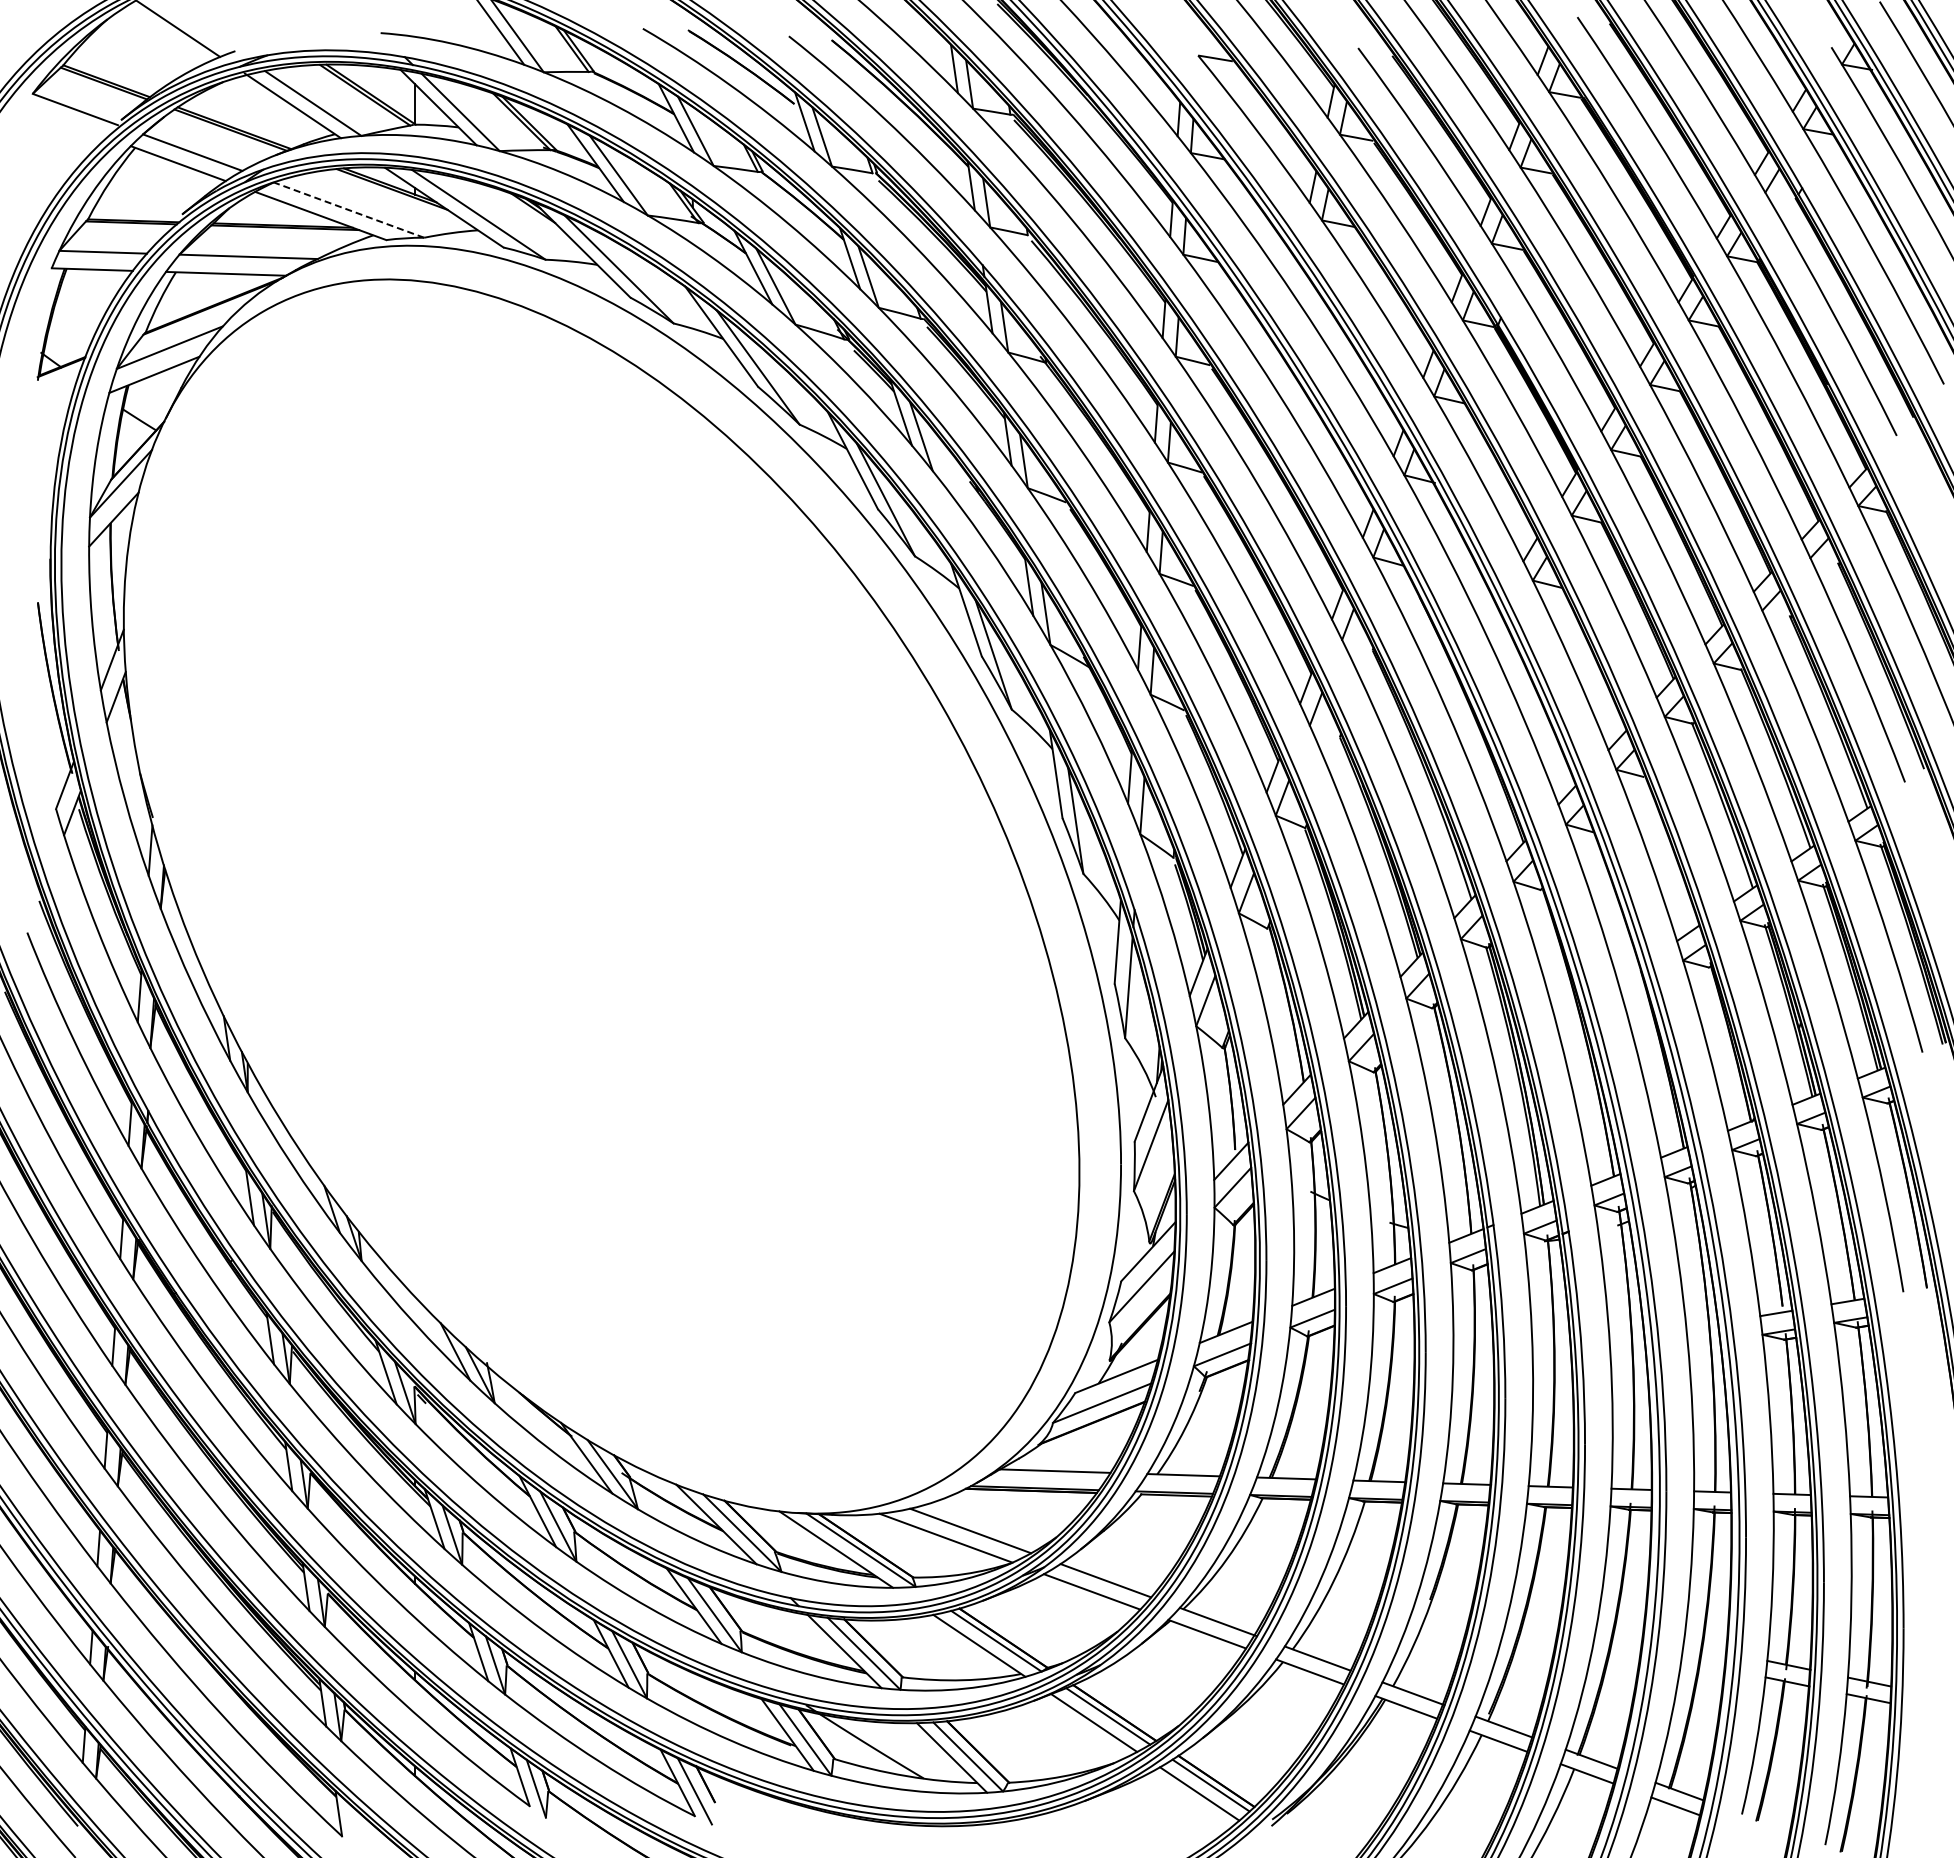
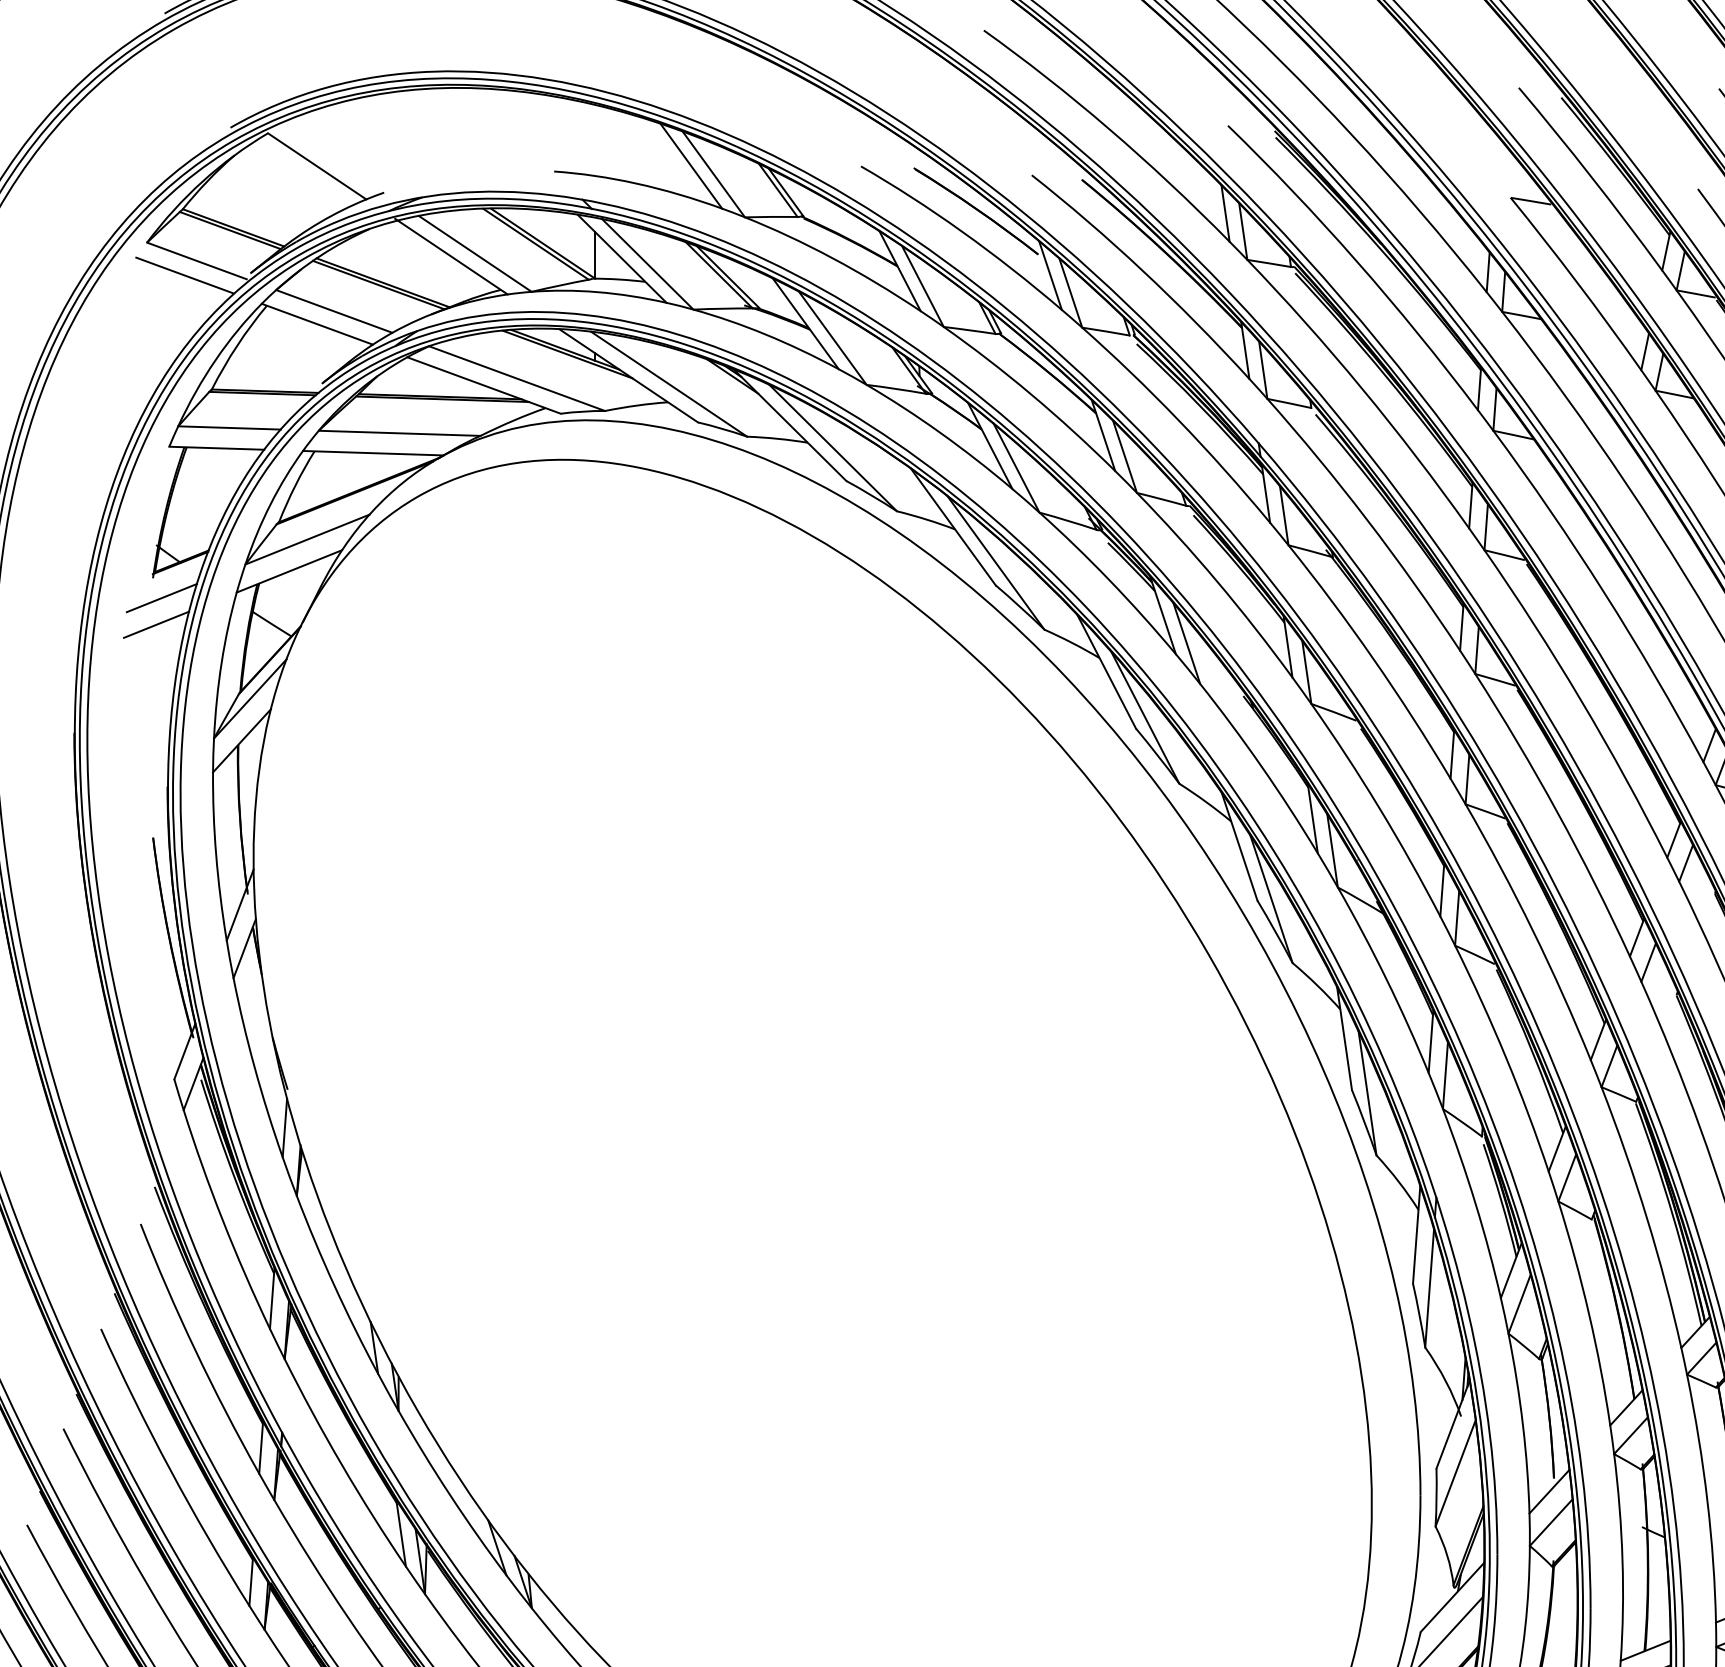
line: (64, 121) -> (184, 274), added
line: (348, 209) -> (516, 377), dashed -> solid
line: (45, 397) -> (161, 597), added
line: (40, 420) -> (156, 624), added

